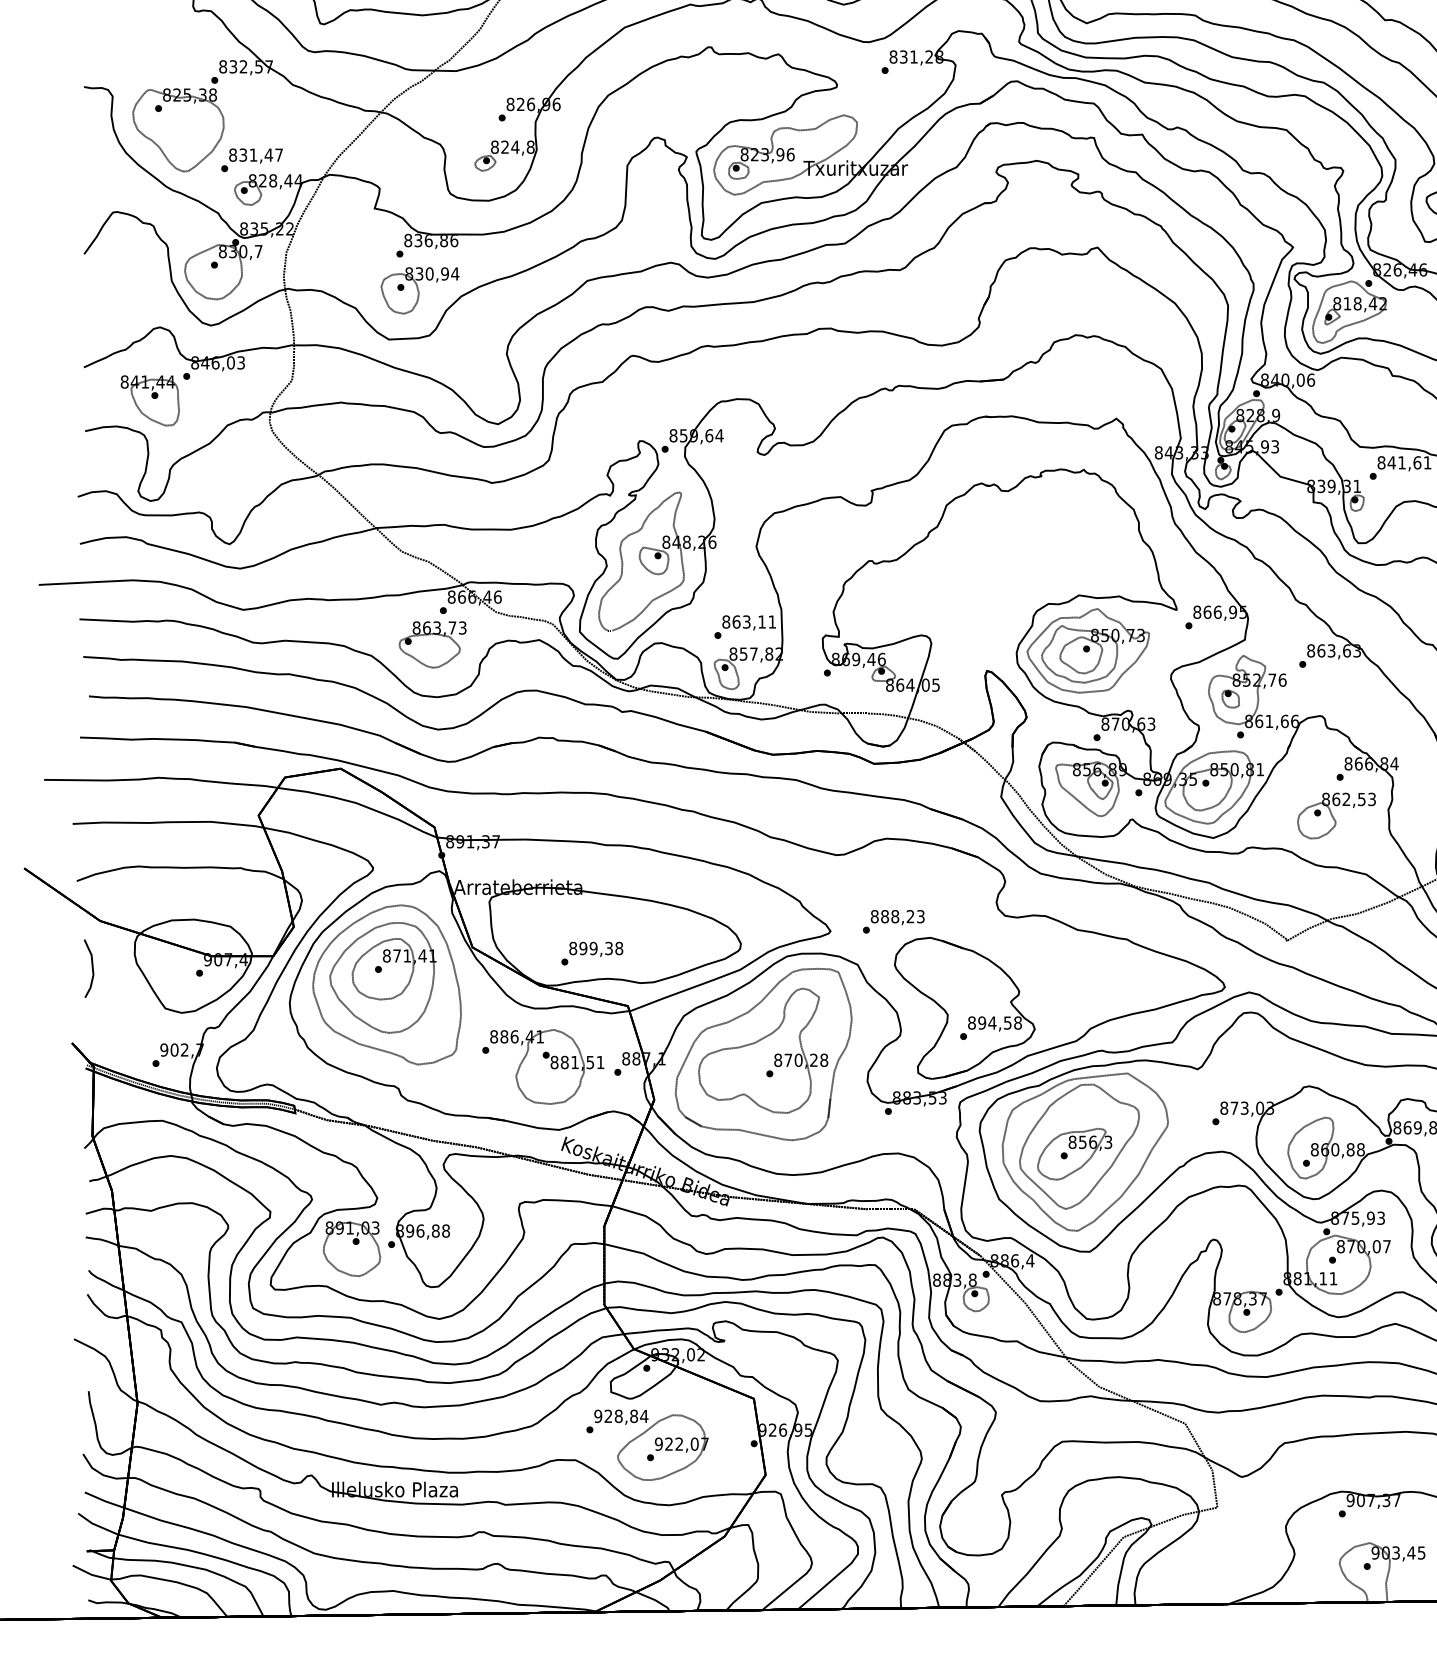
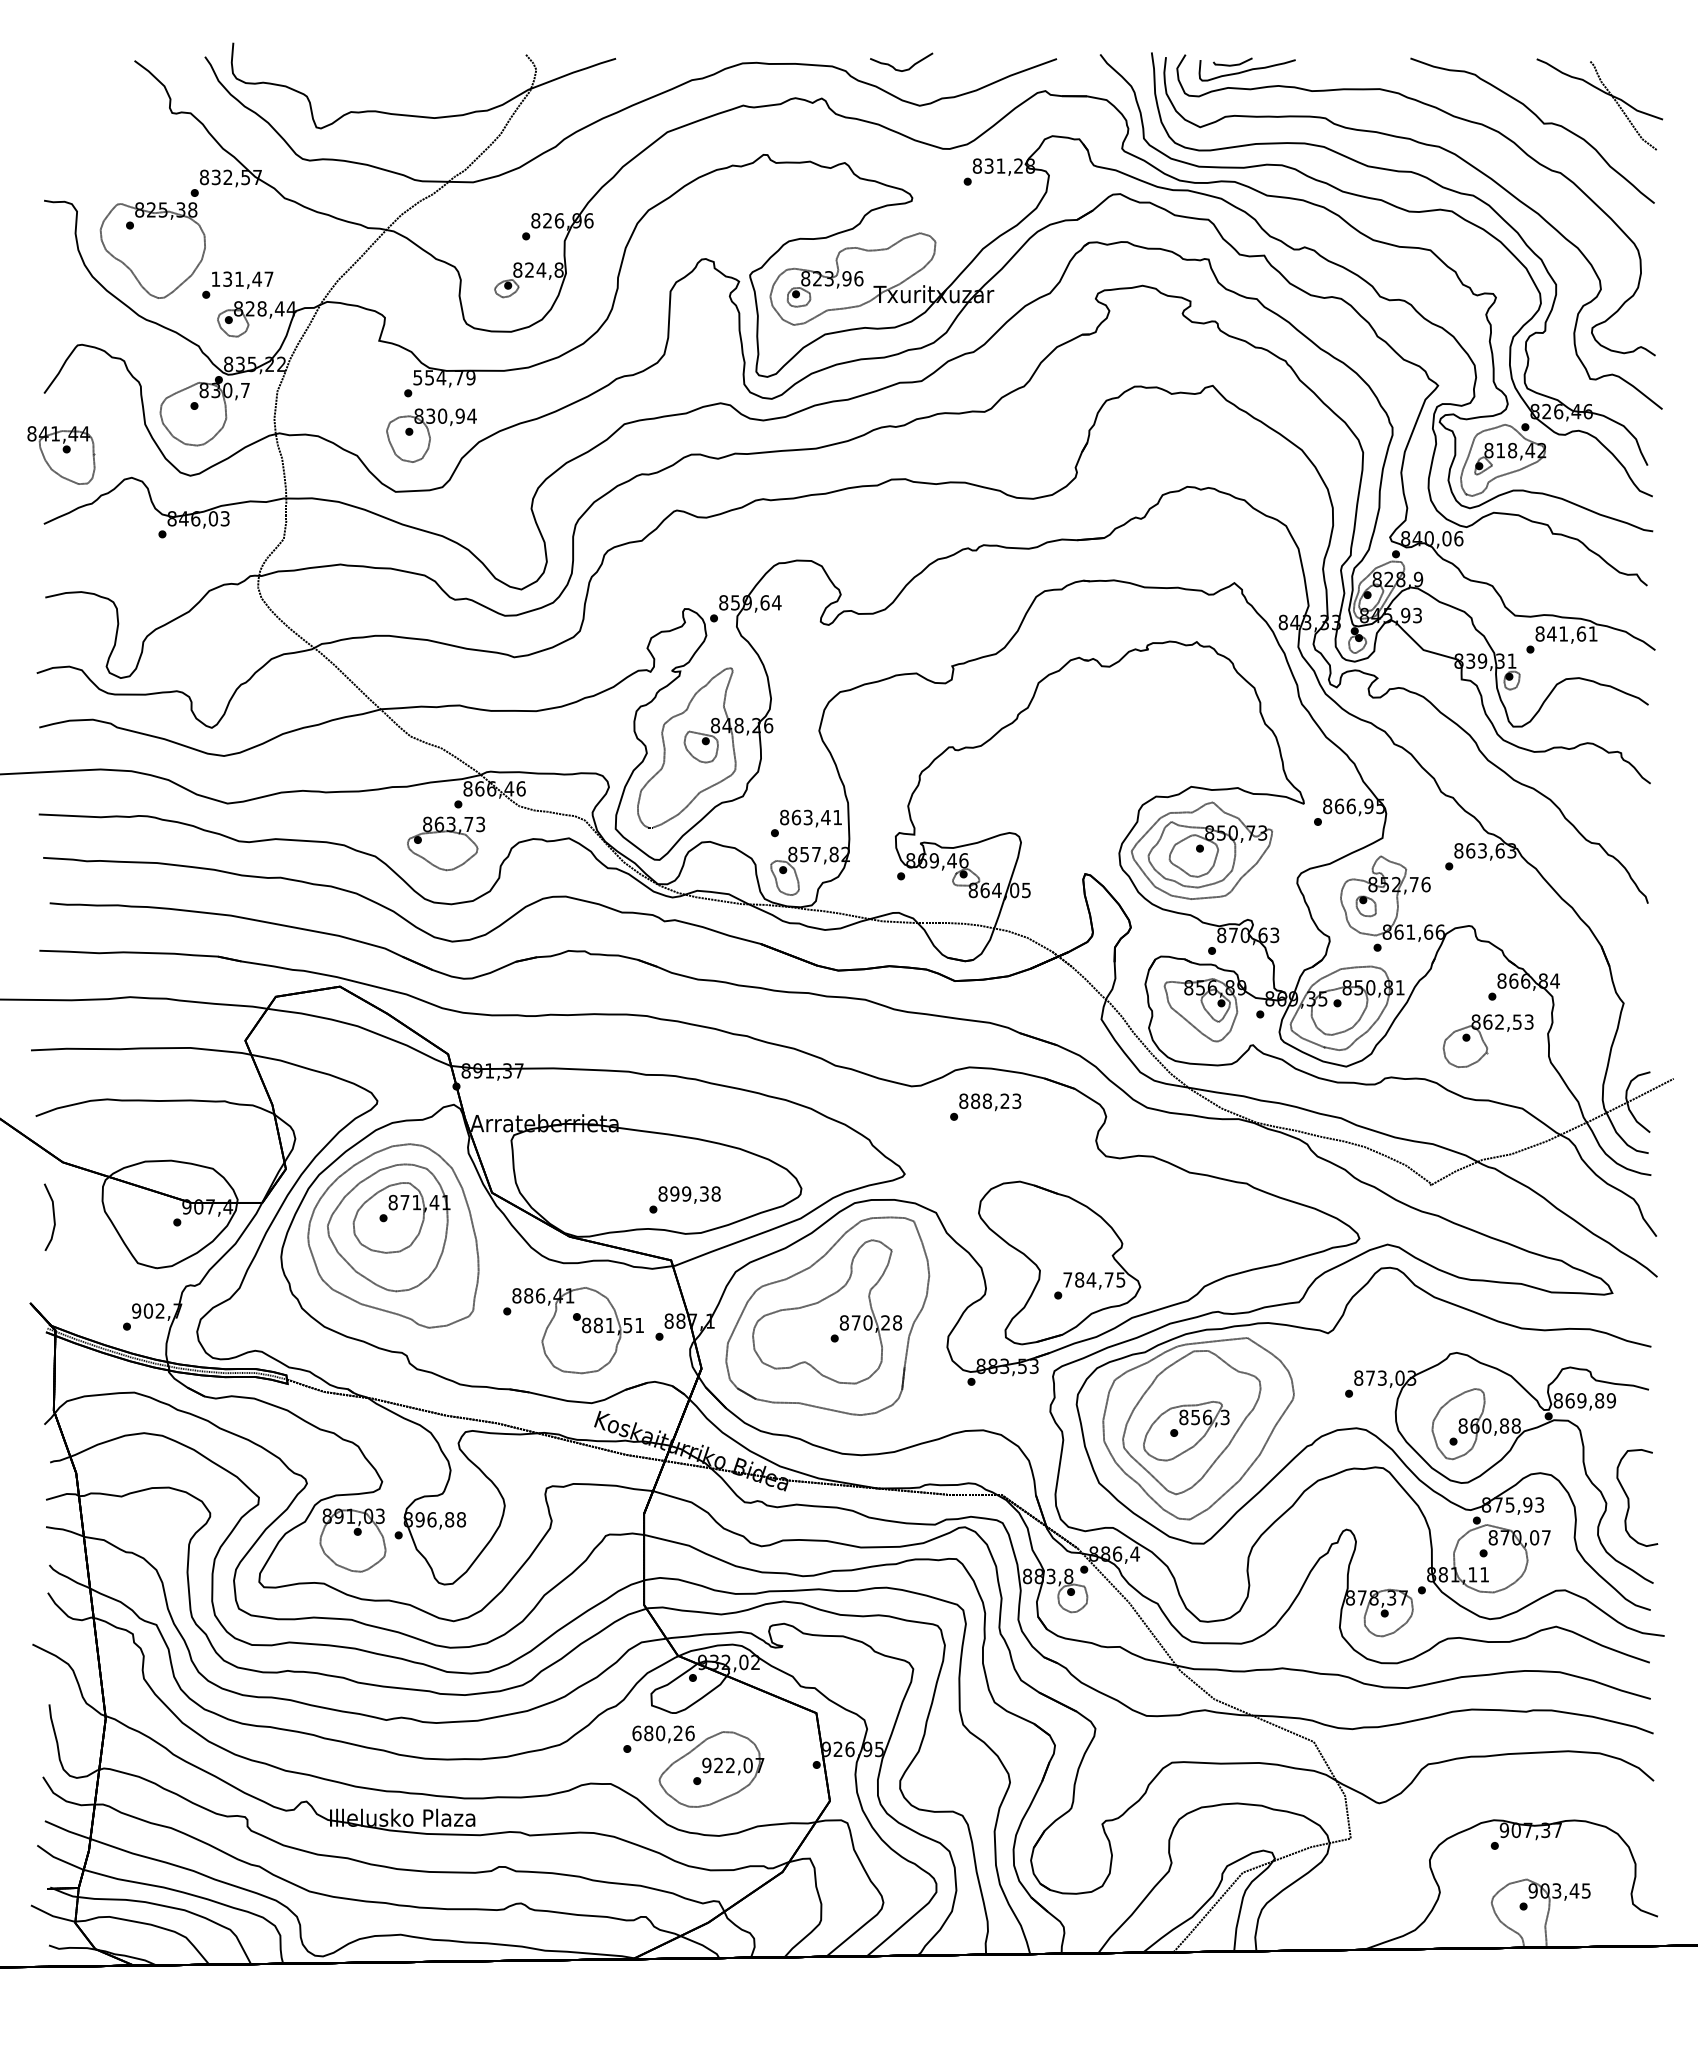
text: (232, 154) -> (215, 278), 831,47 -> 131,47
text: (431, 240) -> (444, 377), 836,86 -> 554,79
part: (150, 400) -> (61, 455), moved
text: (761, 621) -> (825, 817), 863,11 -> 863,41
text: (893, 921) -> (985, 1106), moved
text: (591, 953) -> (684, 1199), moved
text: (995, 1022) -> (1094, 1279), 894,58 -> 784,75
text: (621, 1416) -> (663, 1733), 928,84 -> 680,26

